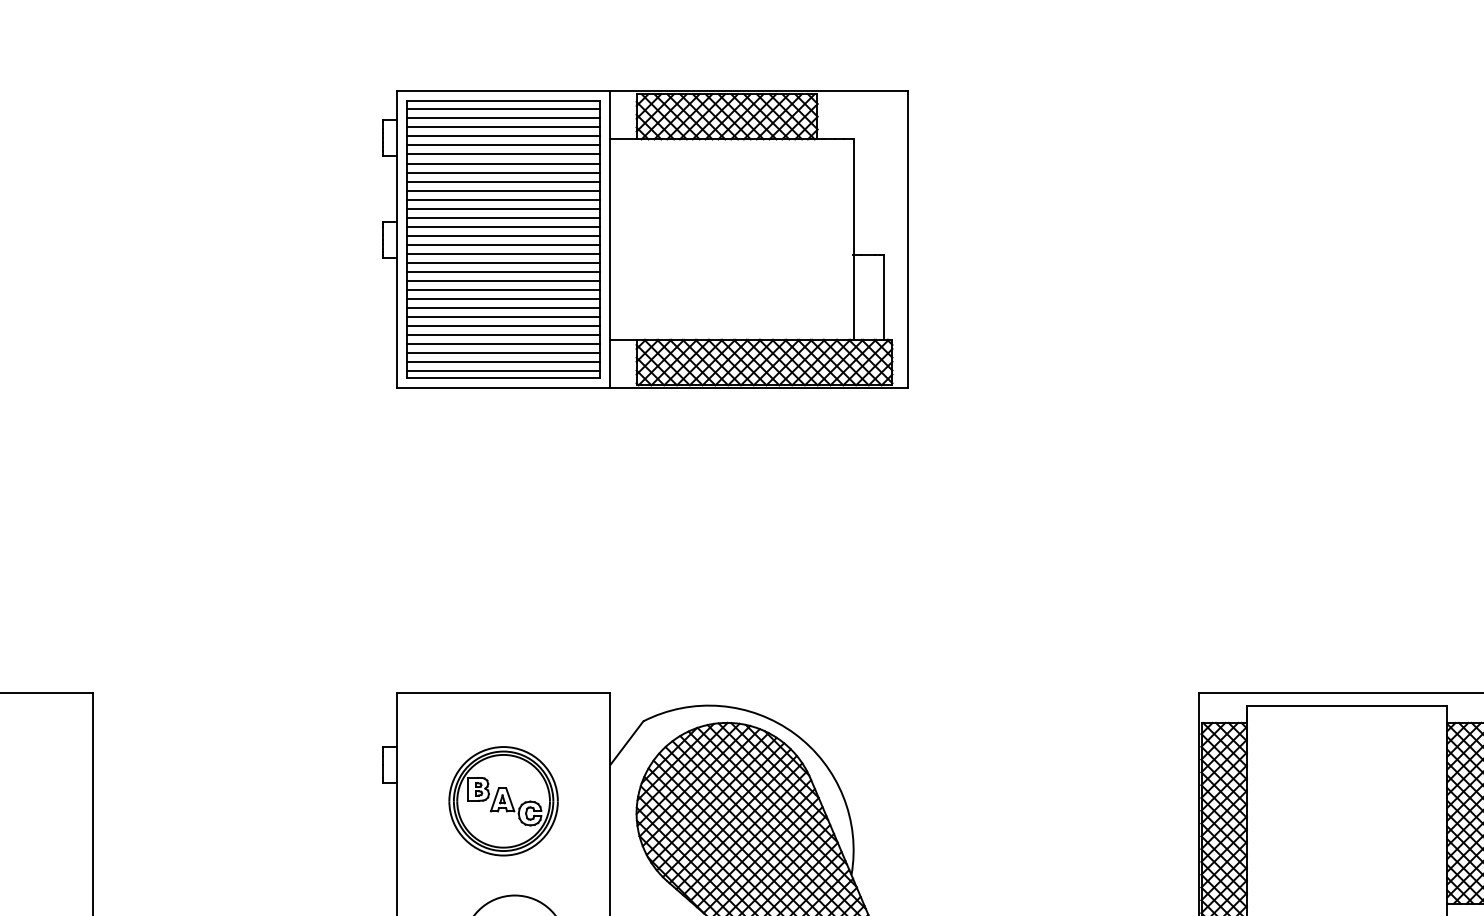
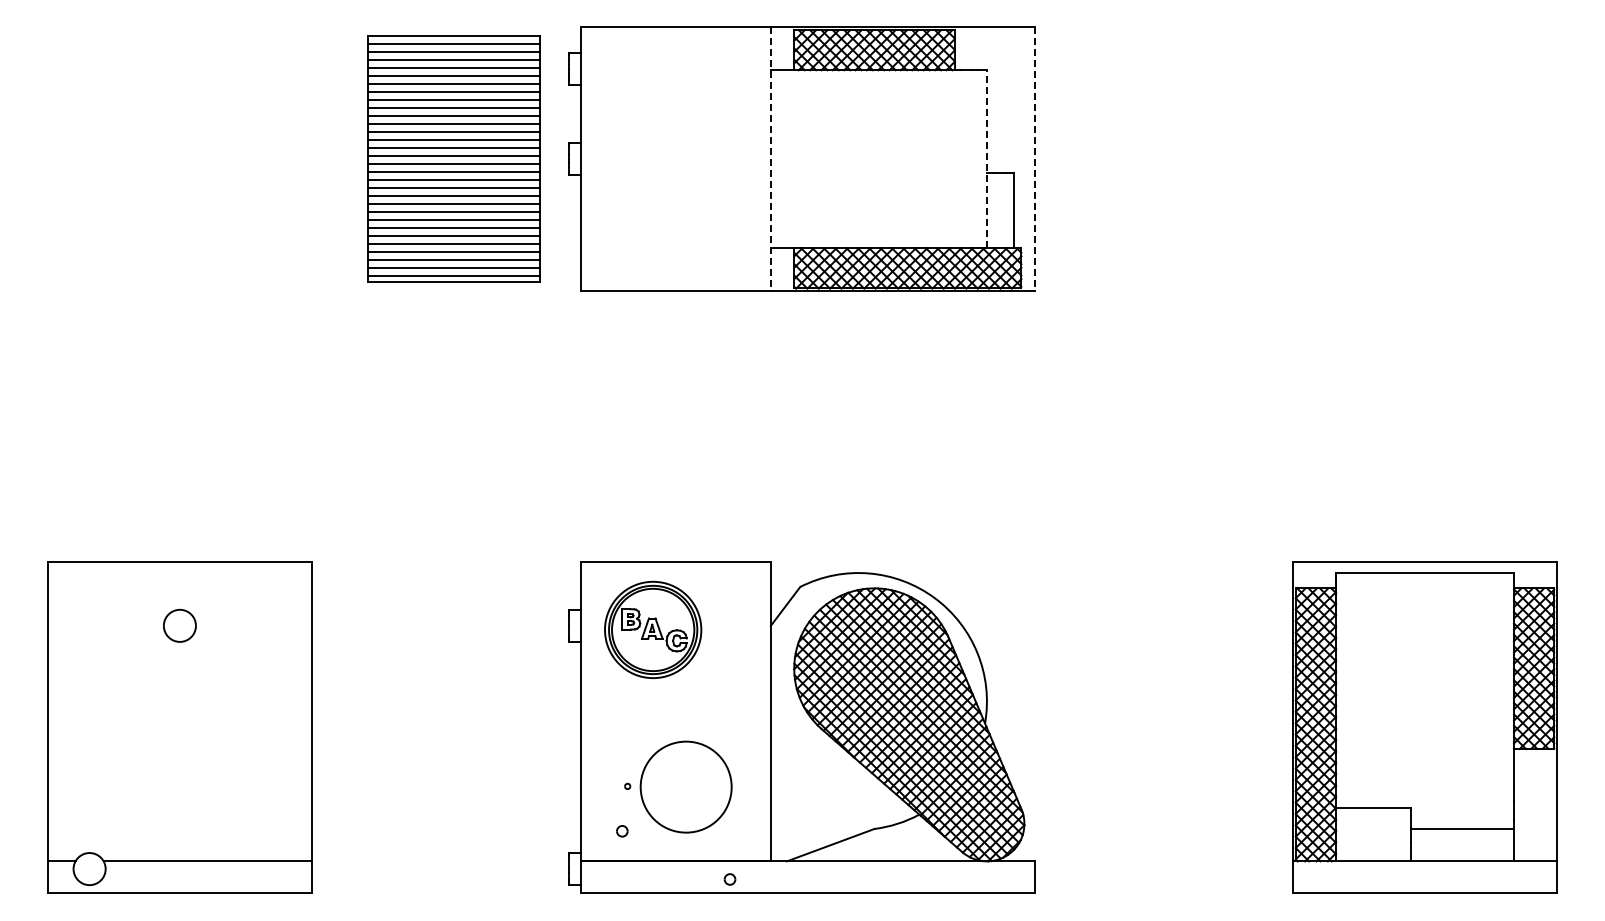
part: (502, 238) -> (453, 158), moved
line: (609, 239) -> (770, 159), solid -> dashed
line: (853, 239) -> (986, 159), solid -> dashed
line: (908, 239) -> (1035, 159), solid -> dashed
part: (503, 800) -> (653, 629), moved

